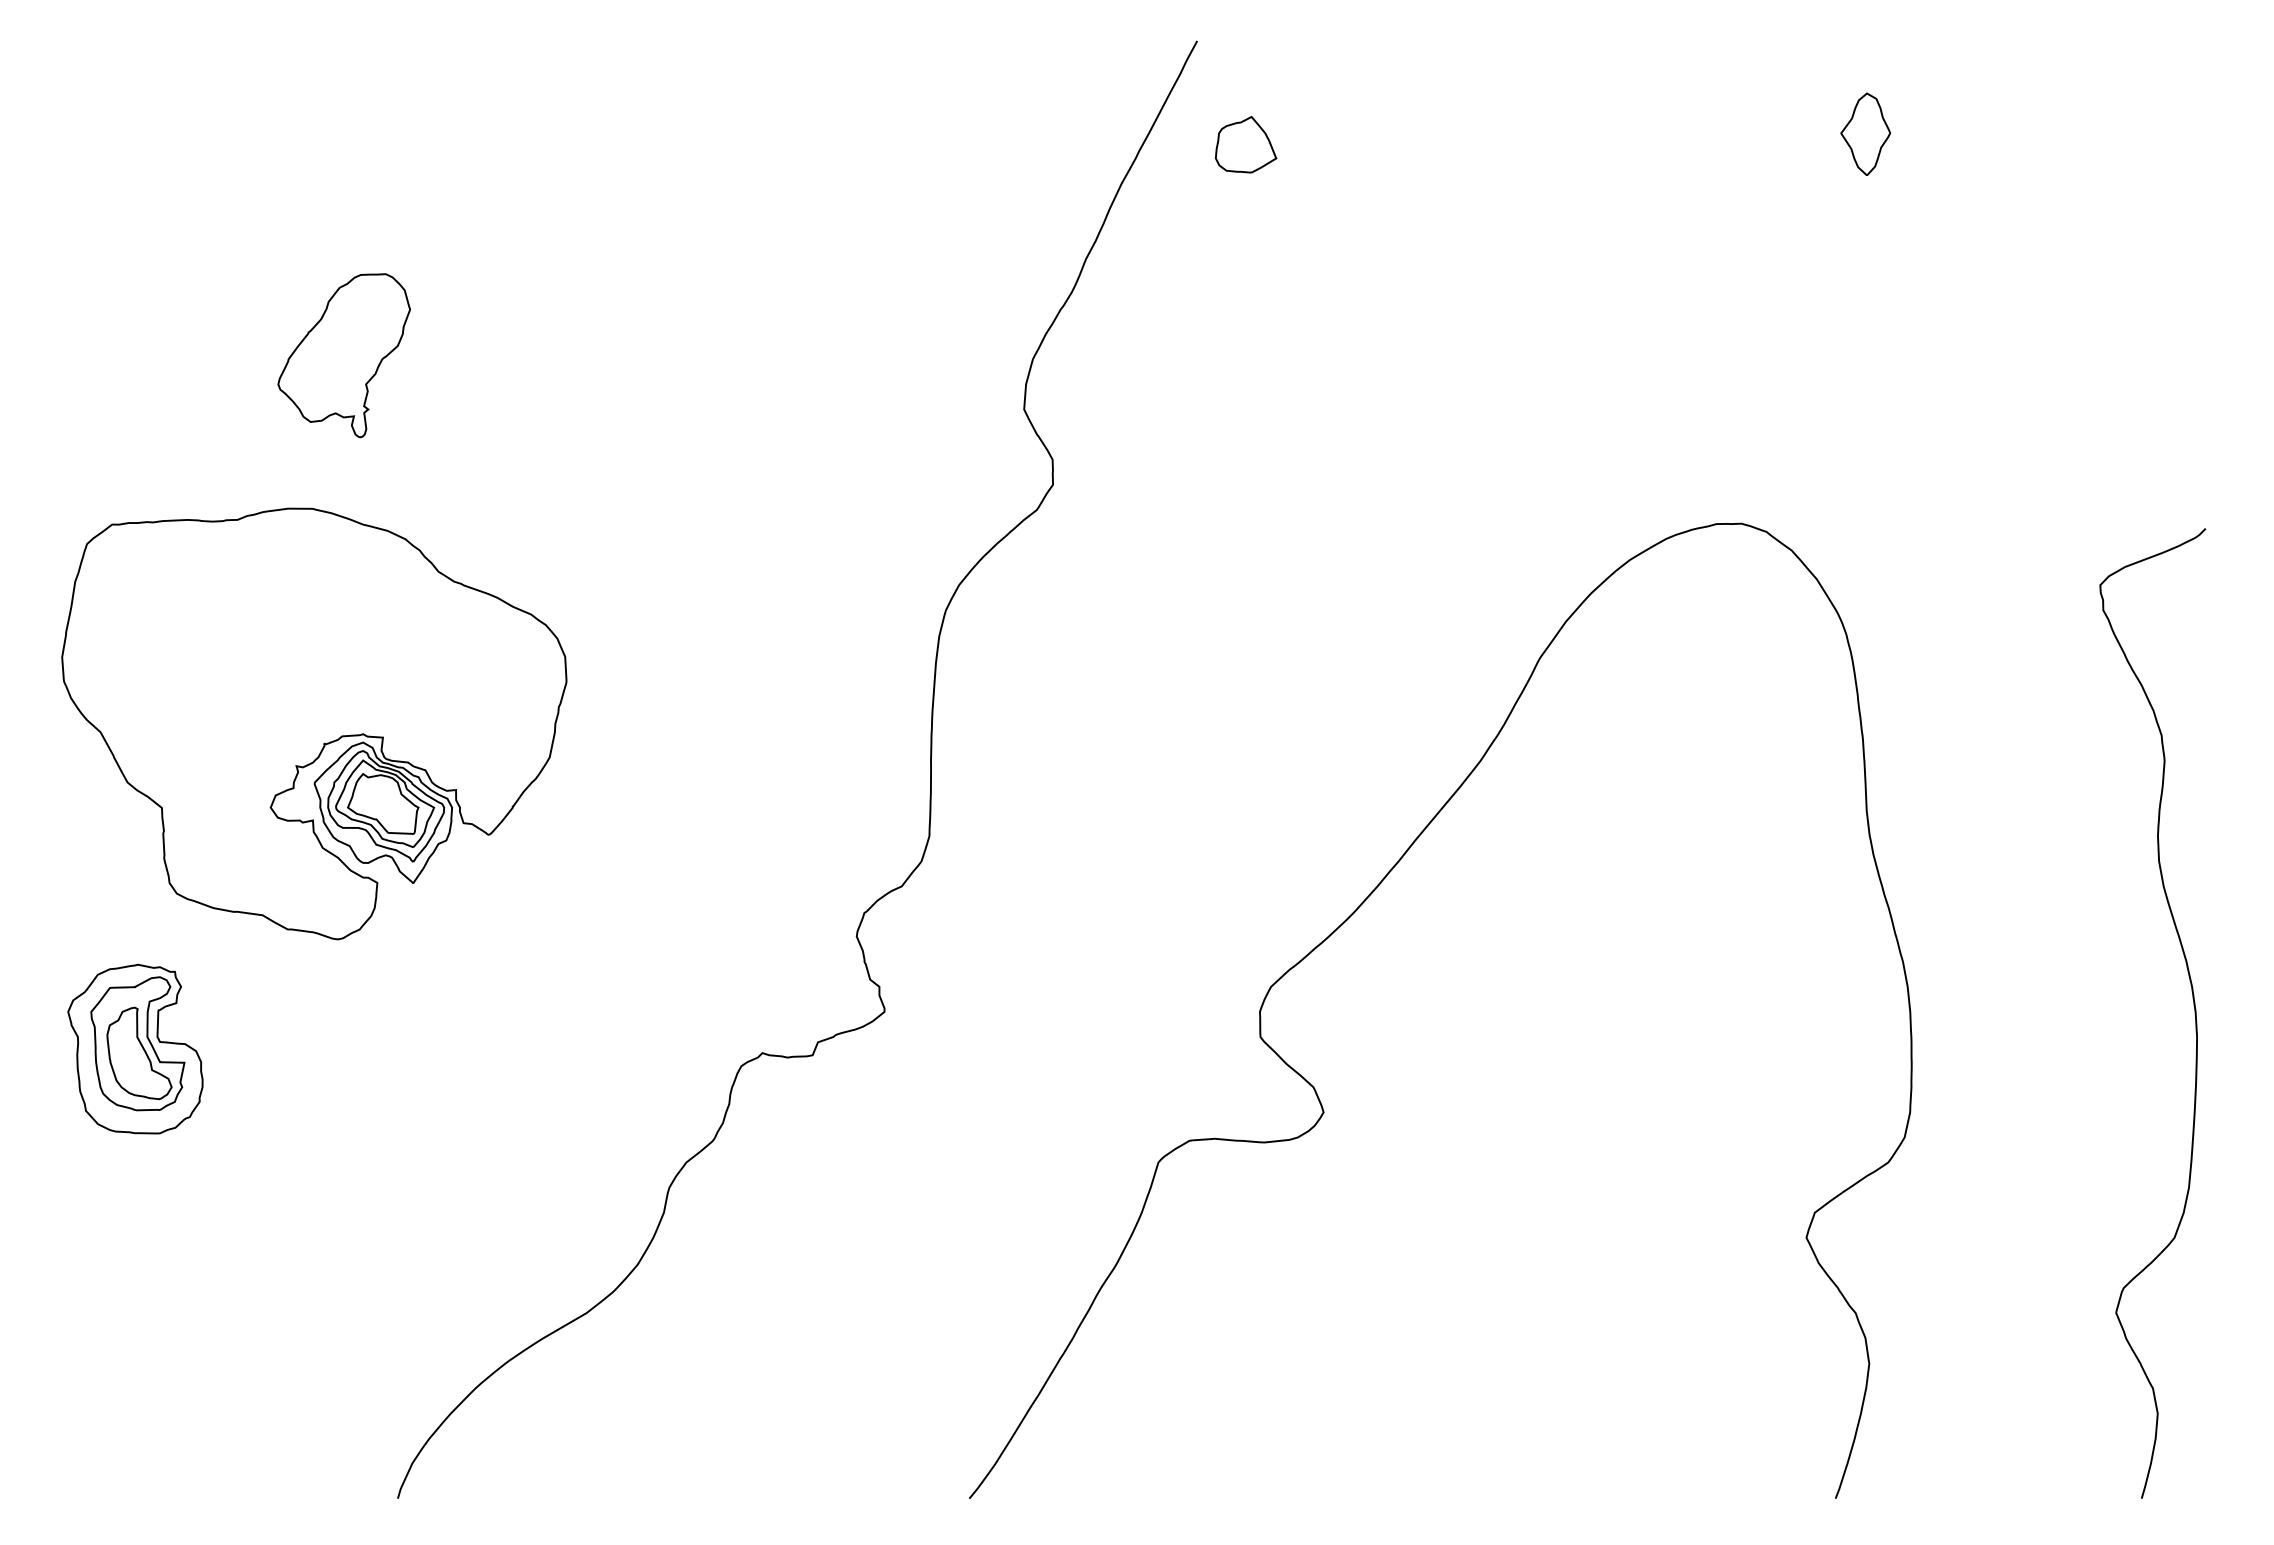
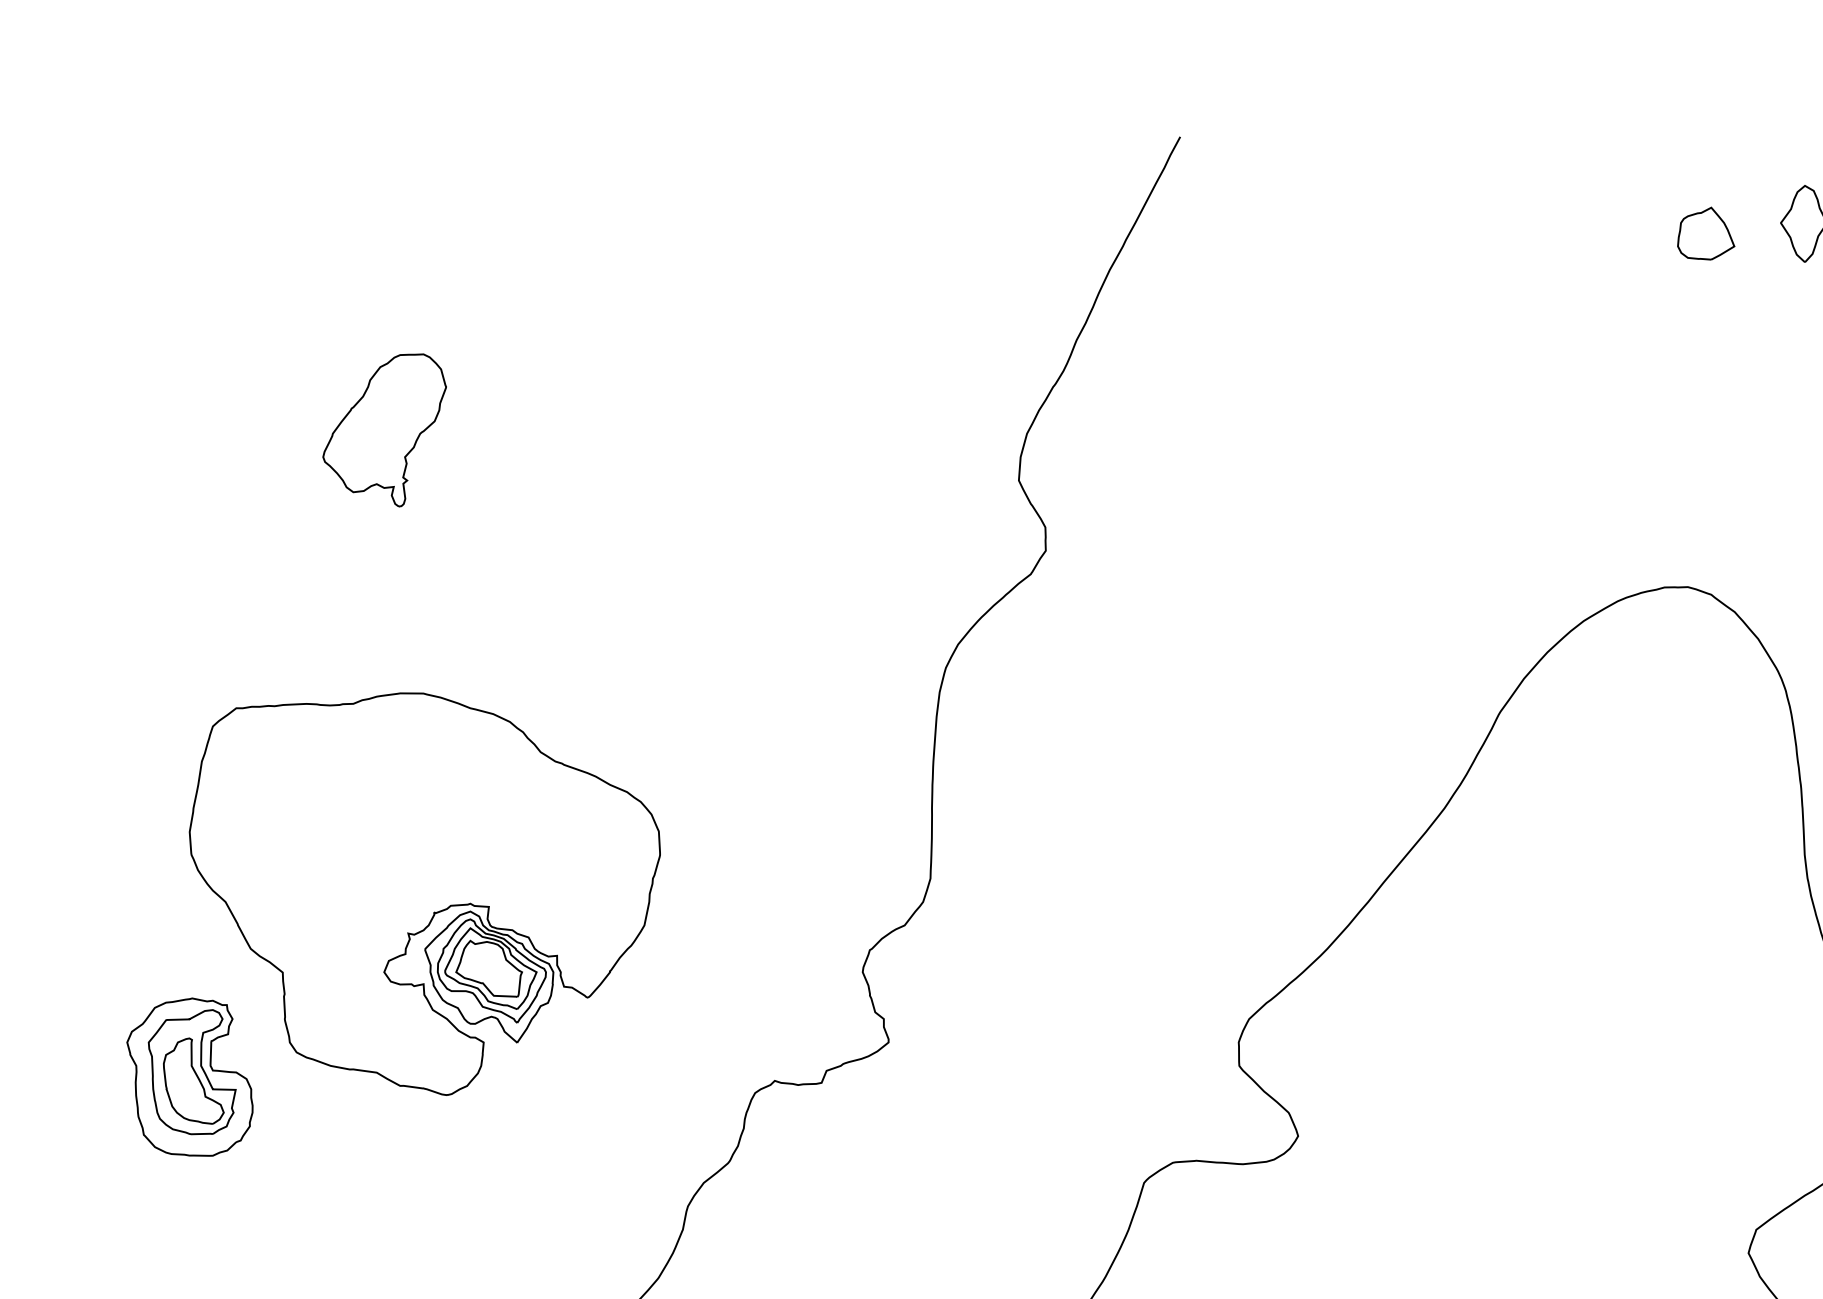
part: (1246, 144) -> (1706, 233), moved
part: (314, 723) -> (425, 893), moved

